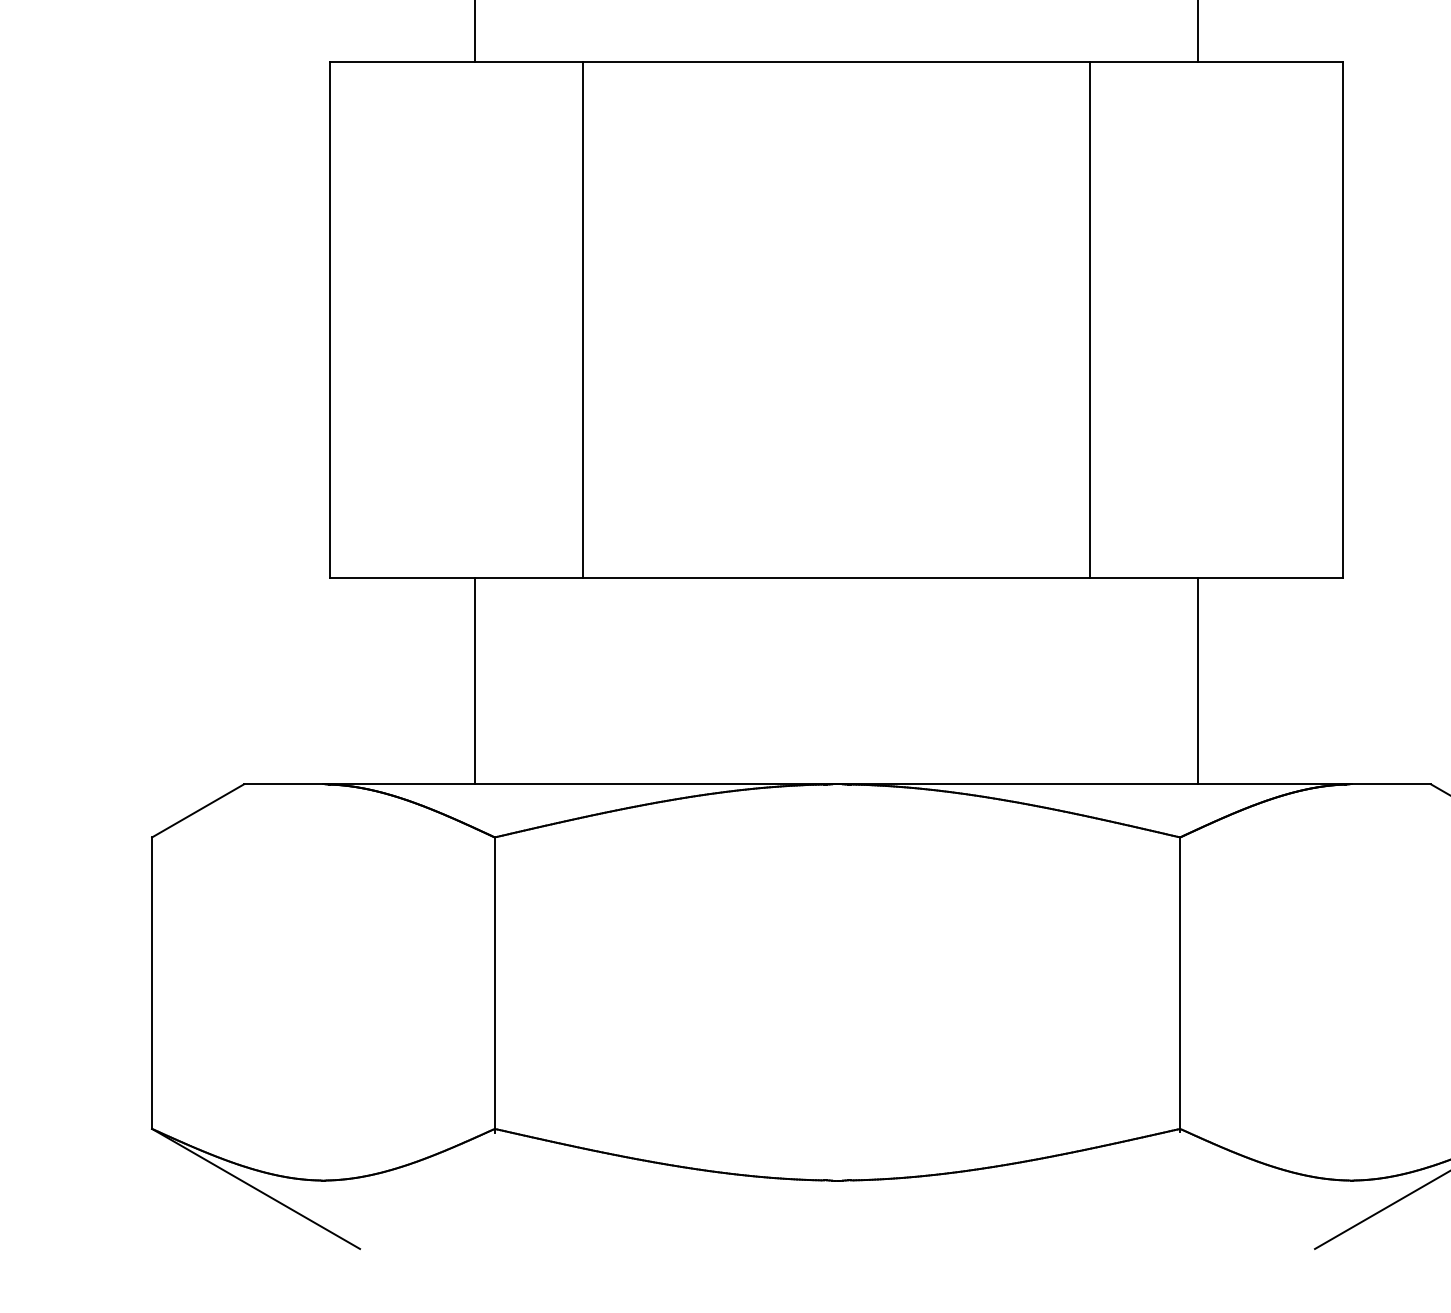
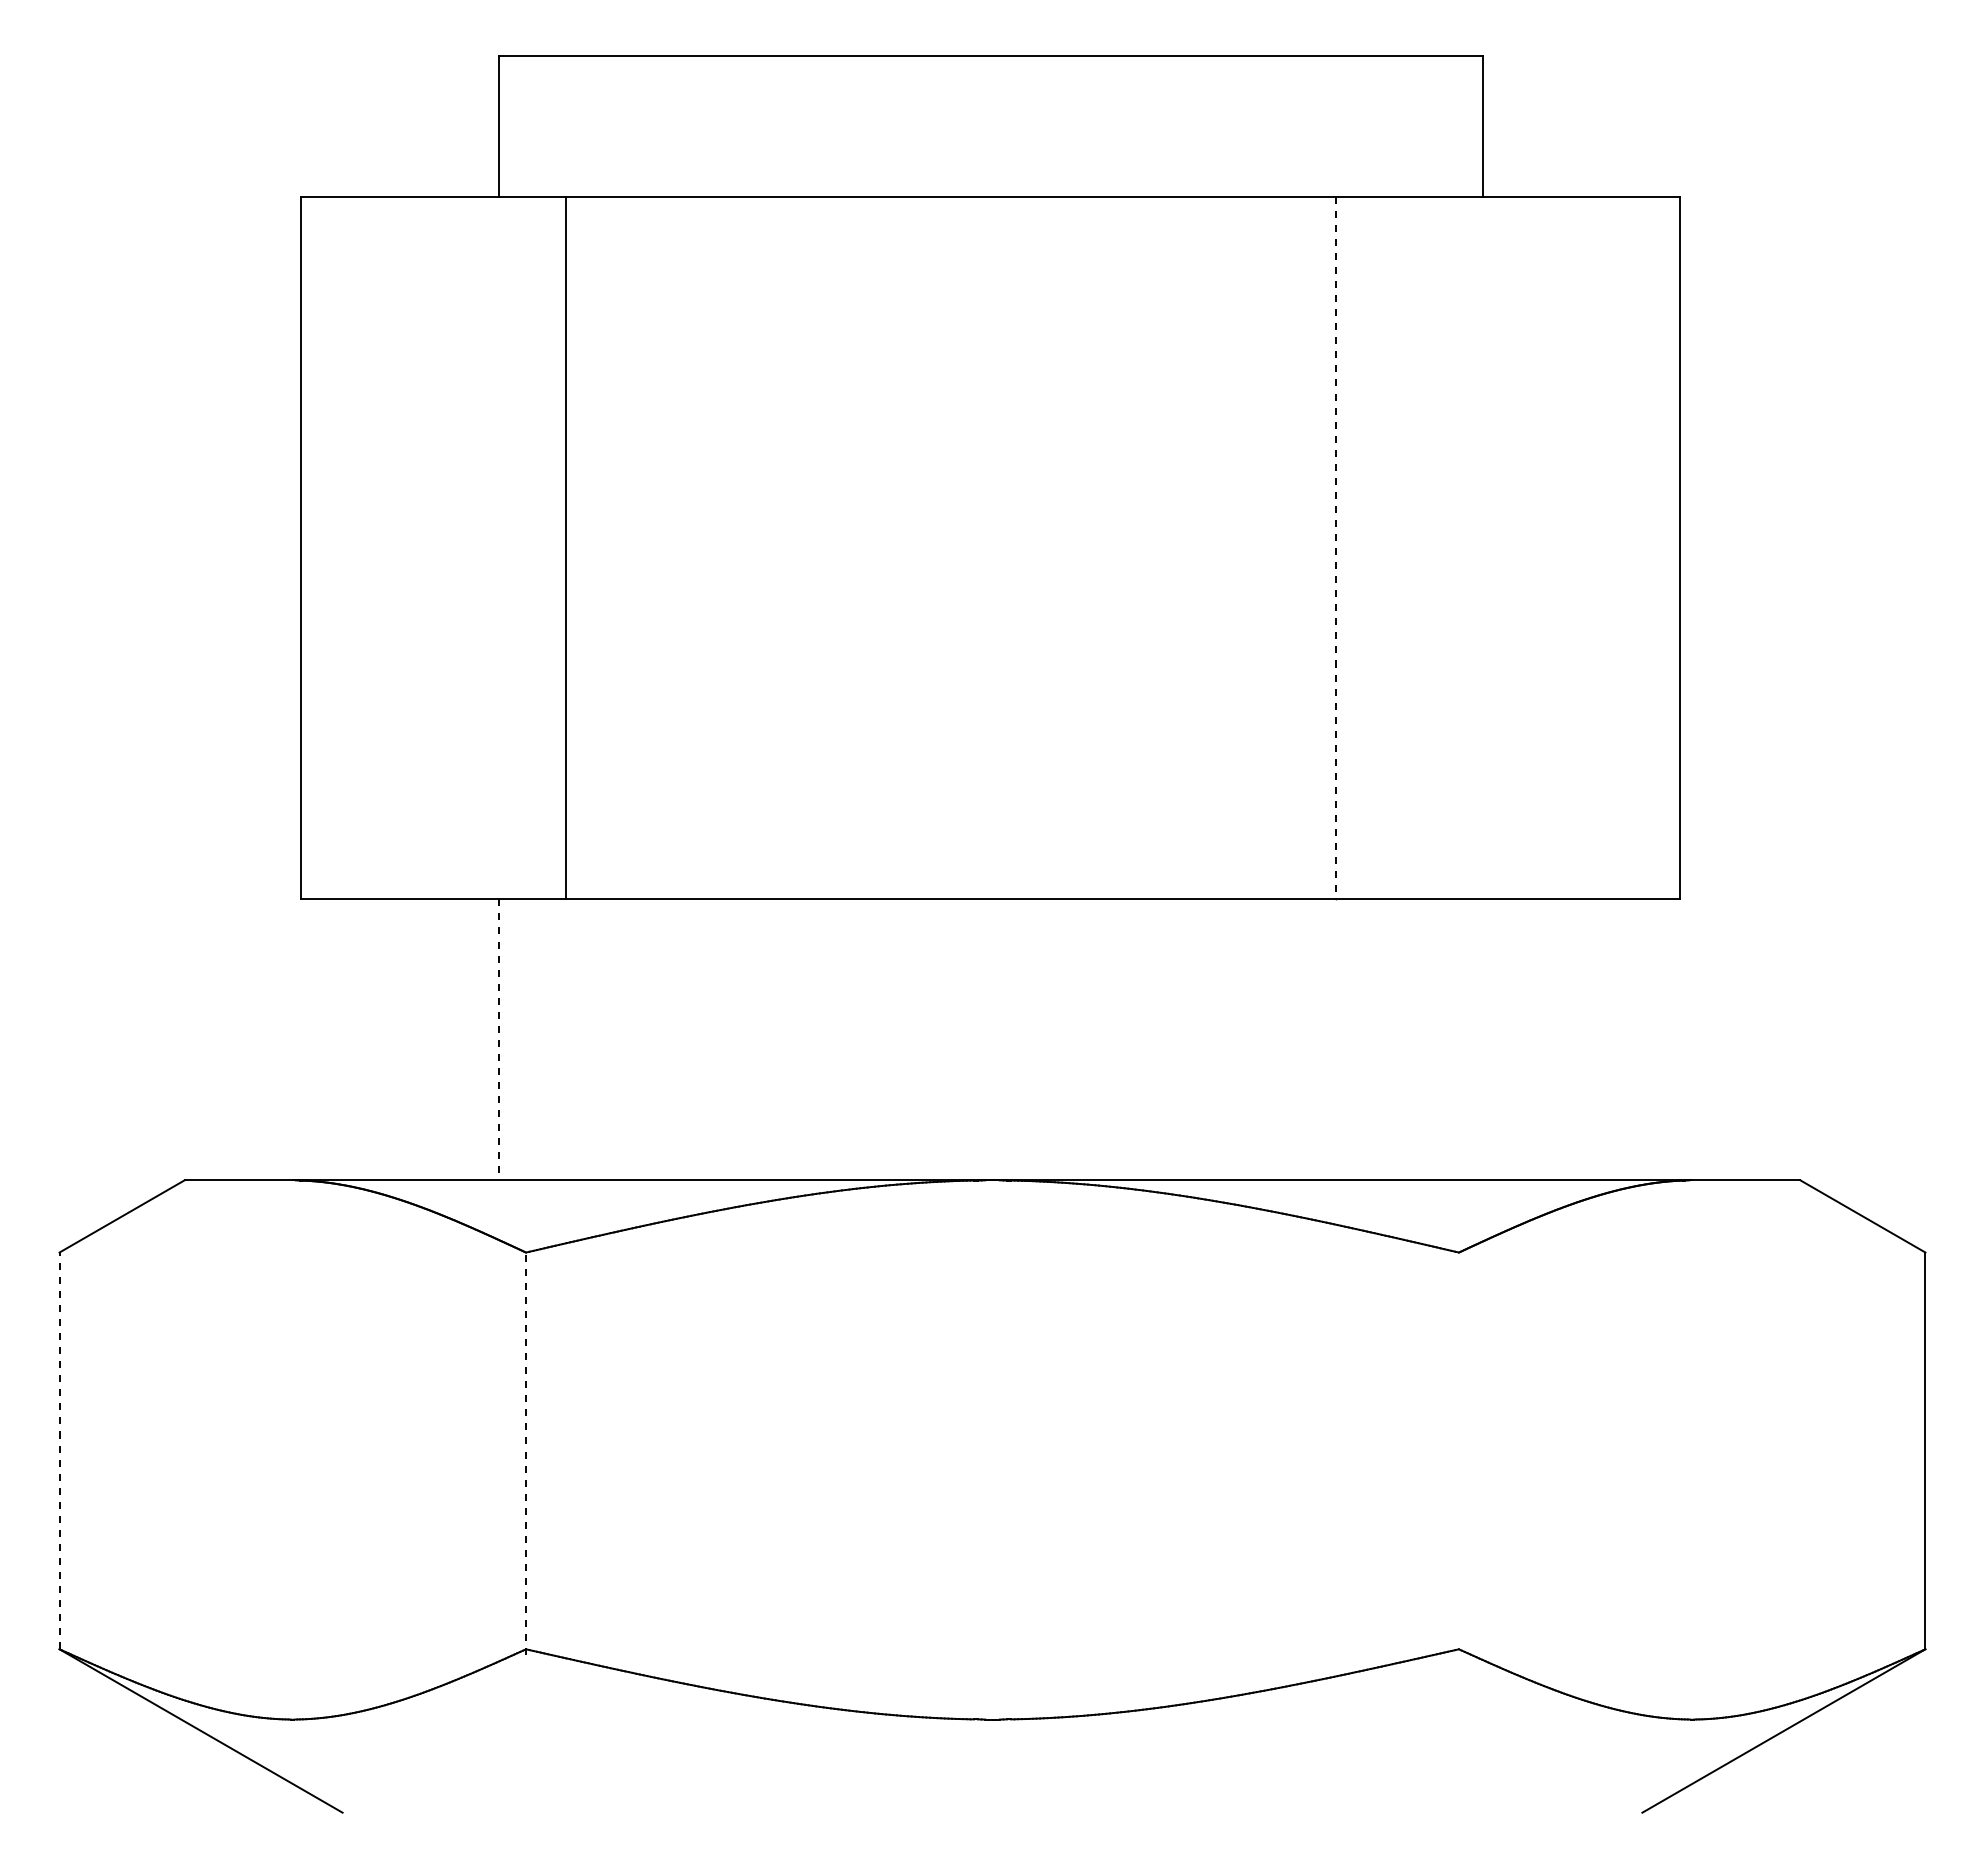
line: (582, 319) -> (565, 547), moved
line: (1089, 320) -> (1335, 548), solid -> dashed
line: (474, 680) -> (498, 1039), solid -> dashed
line: (1197, 680) -> (1482, 1039), removed
line: (152, 982) -> (59, 1450), solid -> dashed
line: (1180, 984) -> (1459, 1452), removed
line: (494, 985) -> (525, 1453), solid -> dashed

